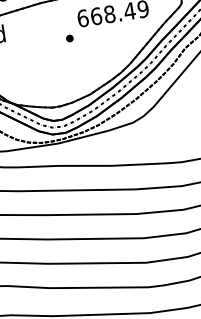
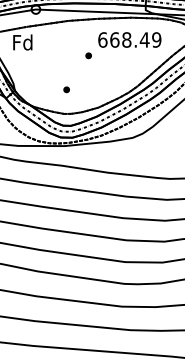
part: (50, 79) -> (66, 89), added

